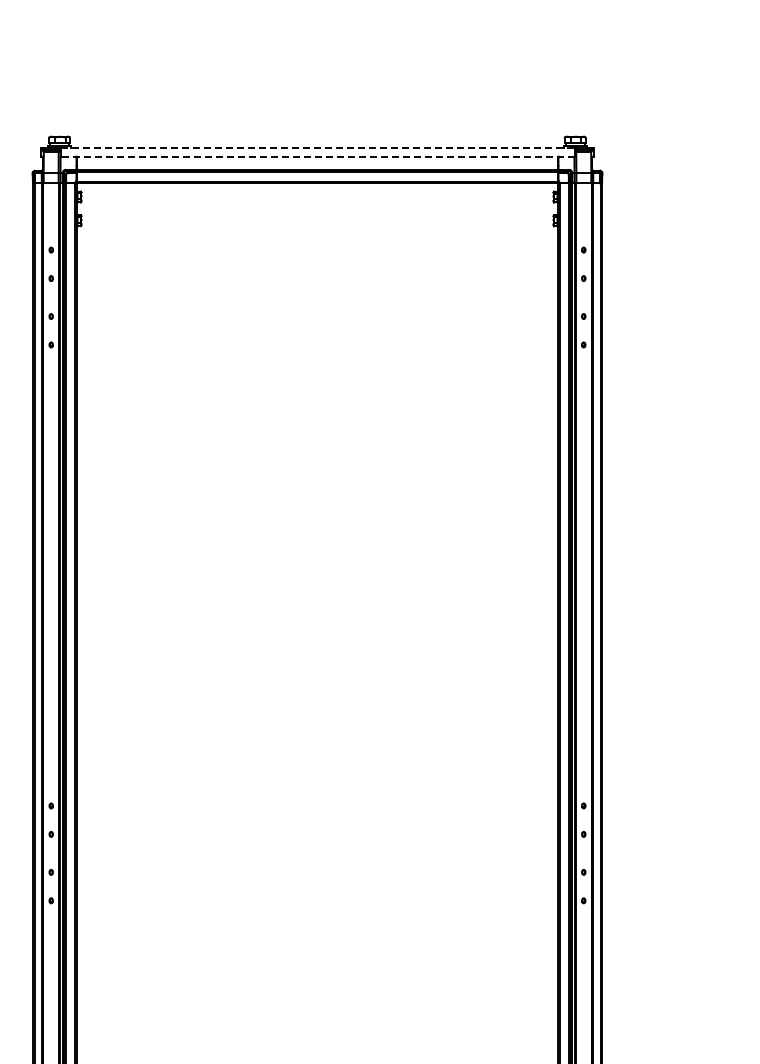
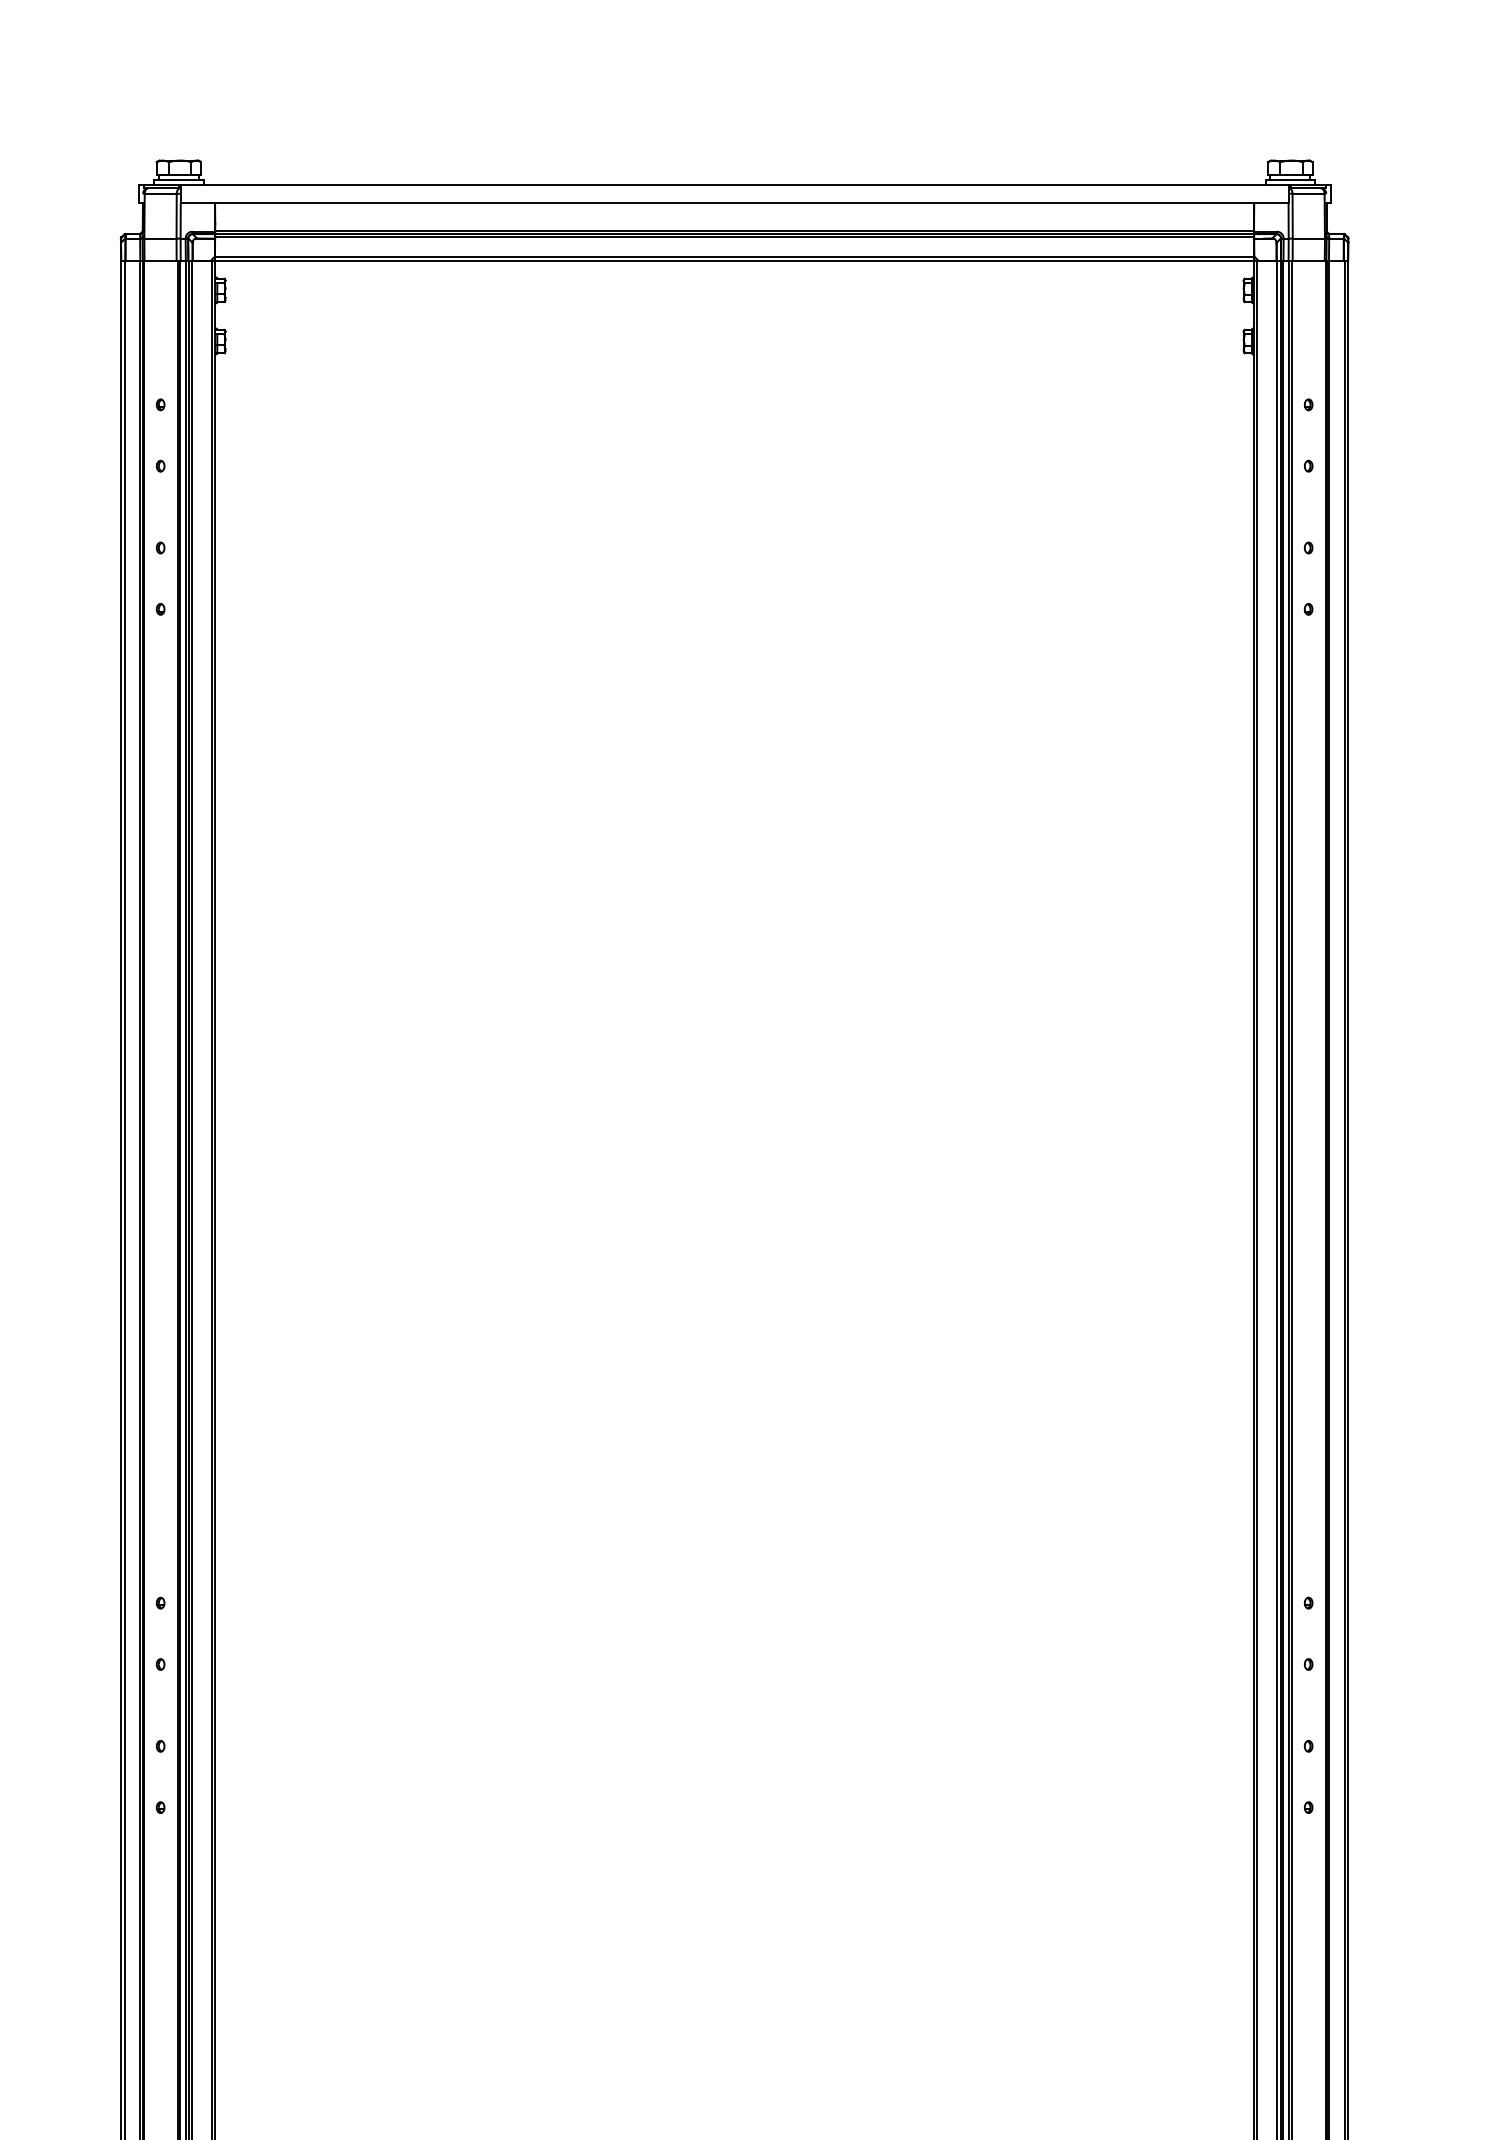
line: (318, 148) -> (736, 185), dashed -> solid
line: (317, 156) -> (734, 203), dashed -> solid

